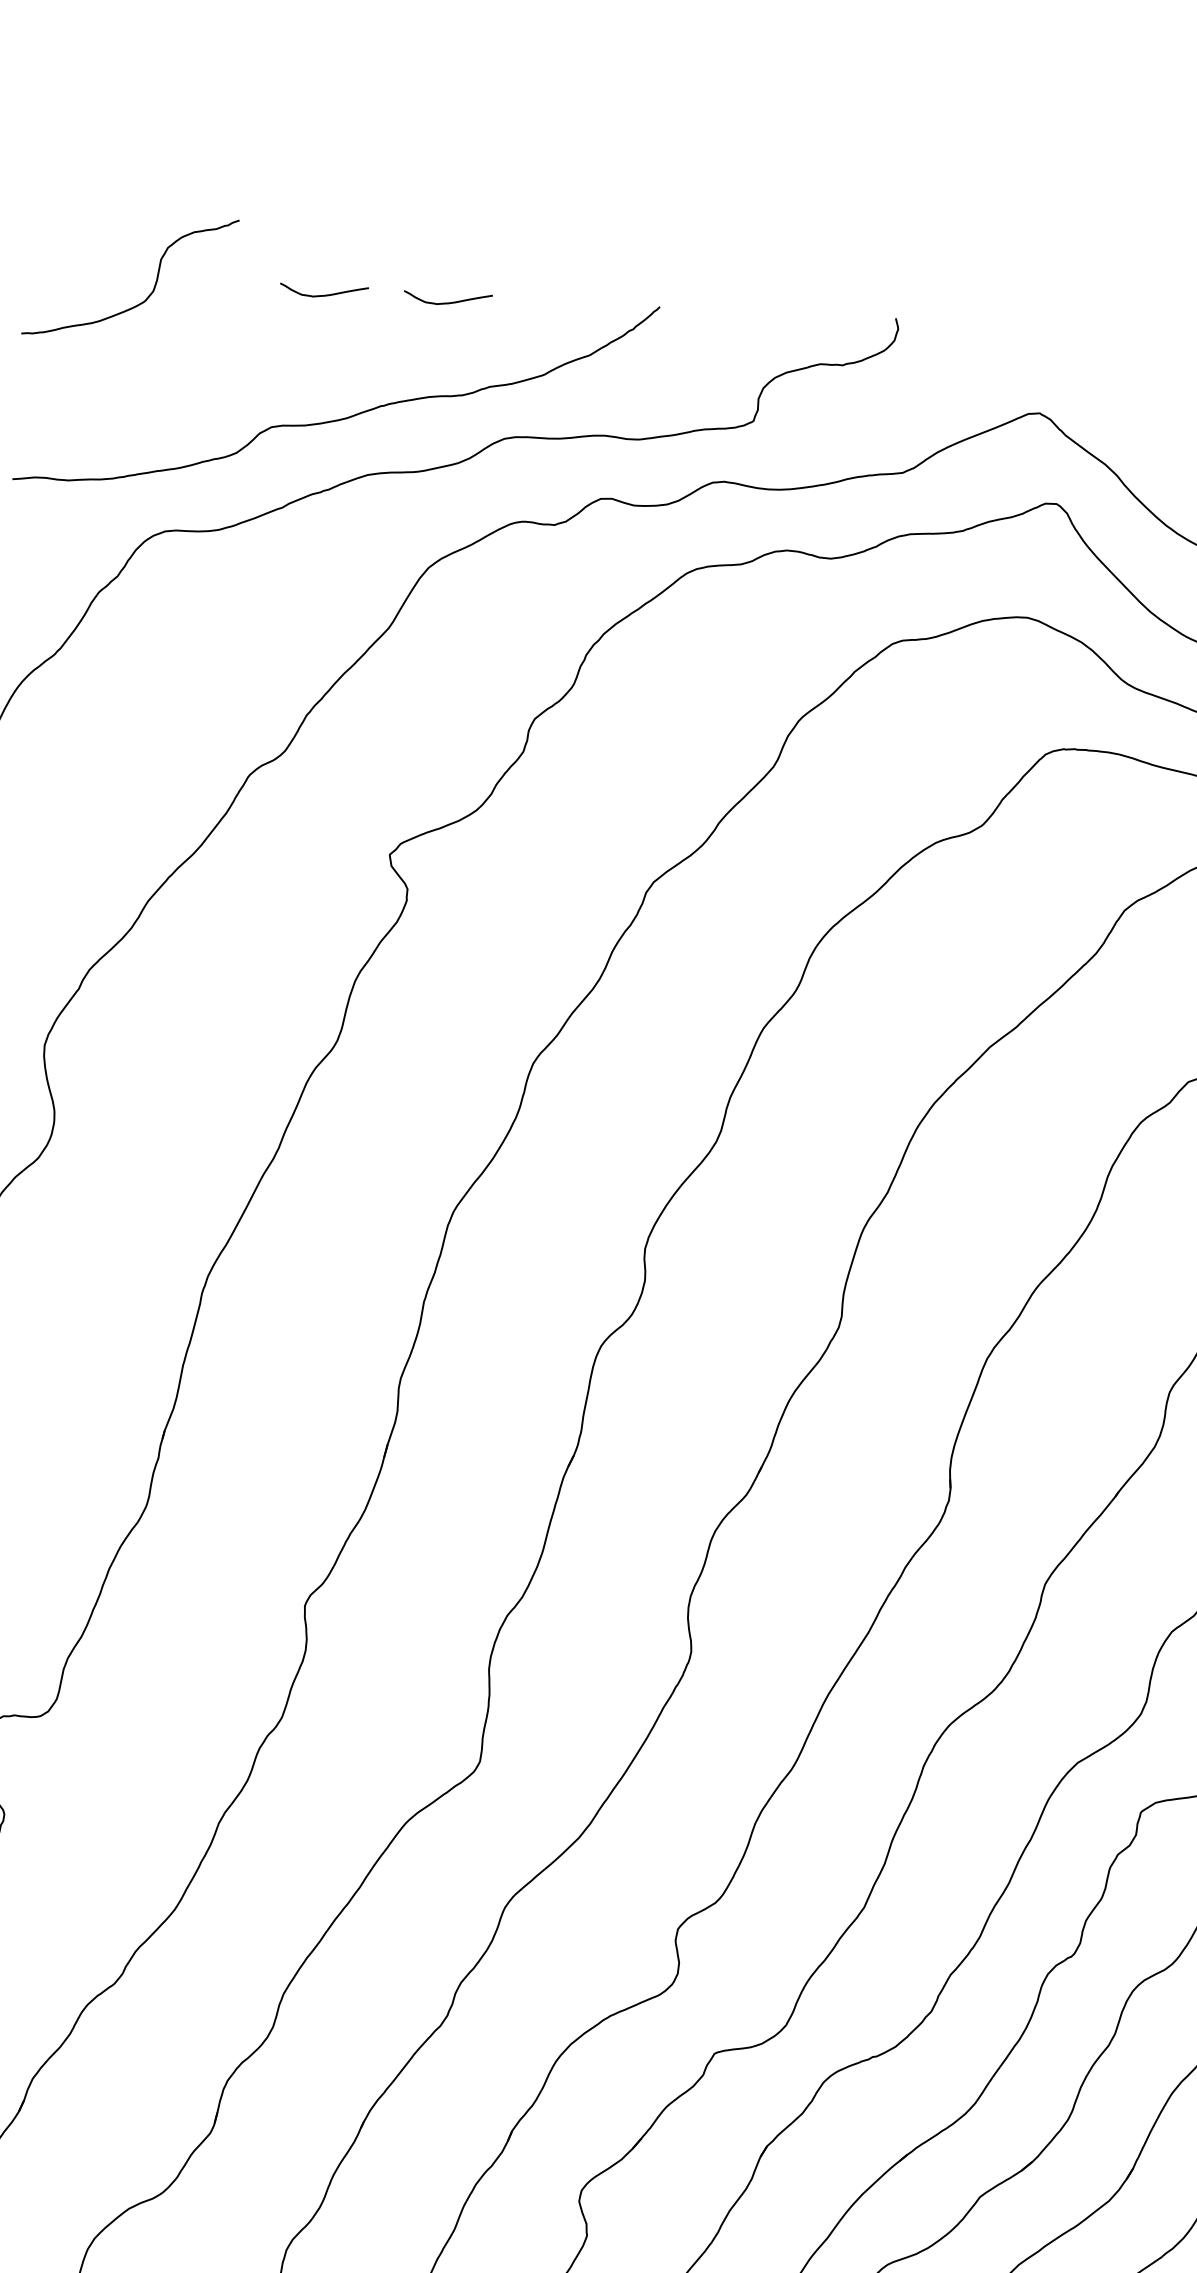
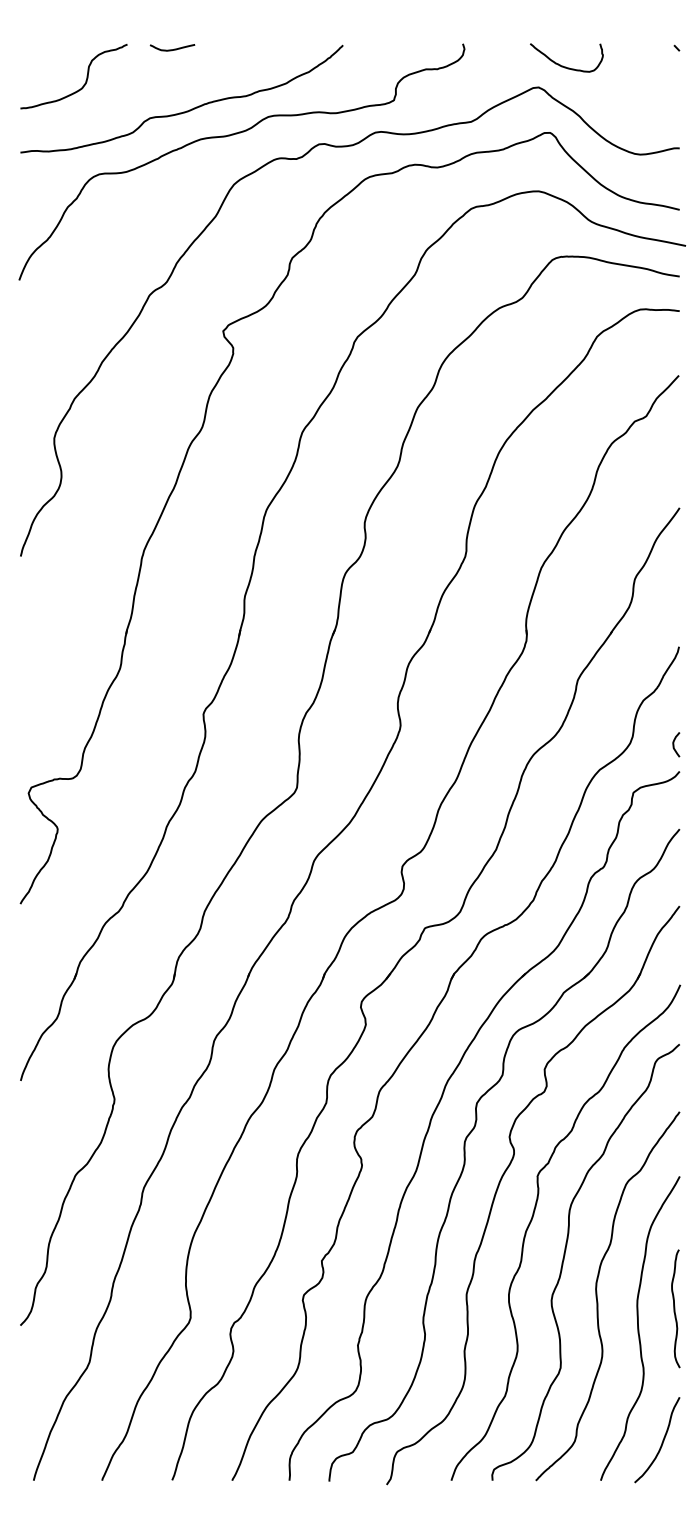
curve: (152, 286) -> (85, 80), moved
curve: (447, 302) -> (235, 49), removed
curve: (1091, 373) -> (563, 65), added

